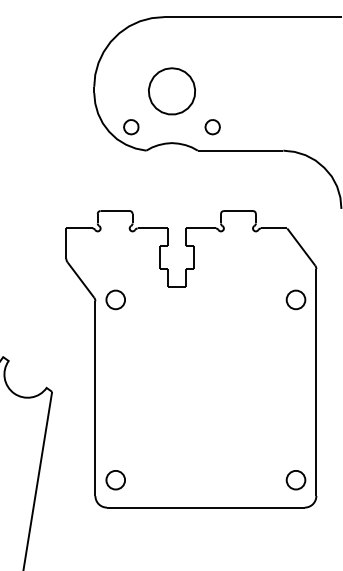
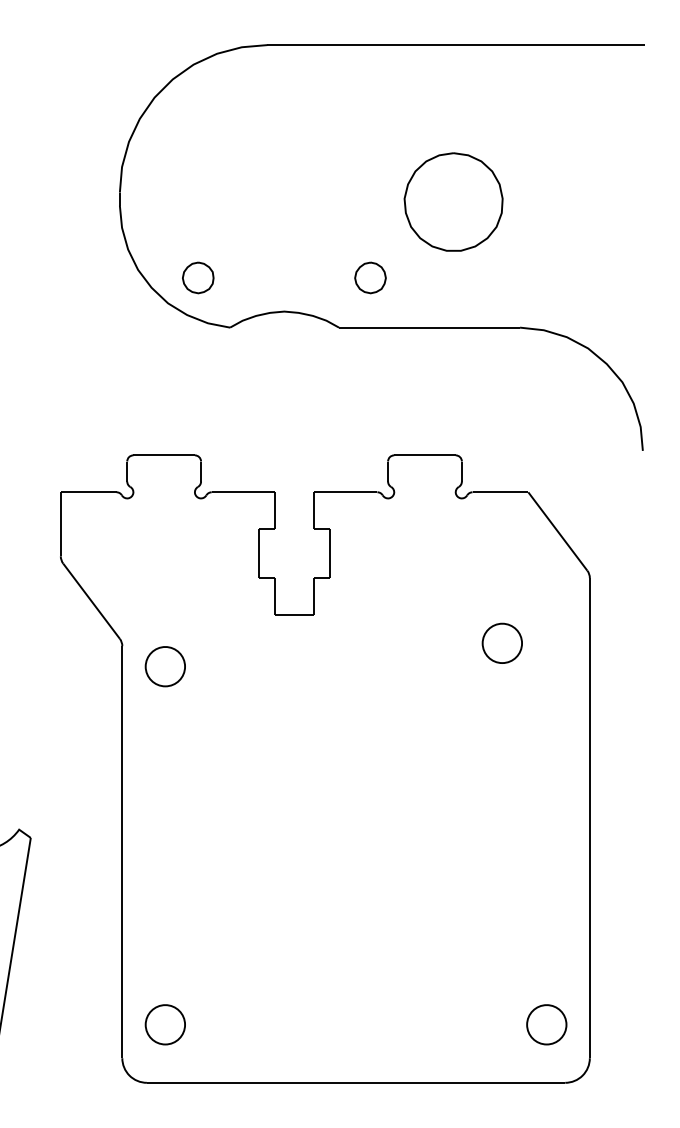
part: (171, 91) -> (452, 202), moved
part: (115, 299) -> (164, 665), moved
part: (295, 299) -> (501, 642), moved

